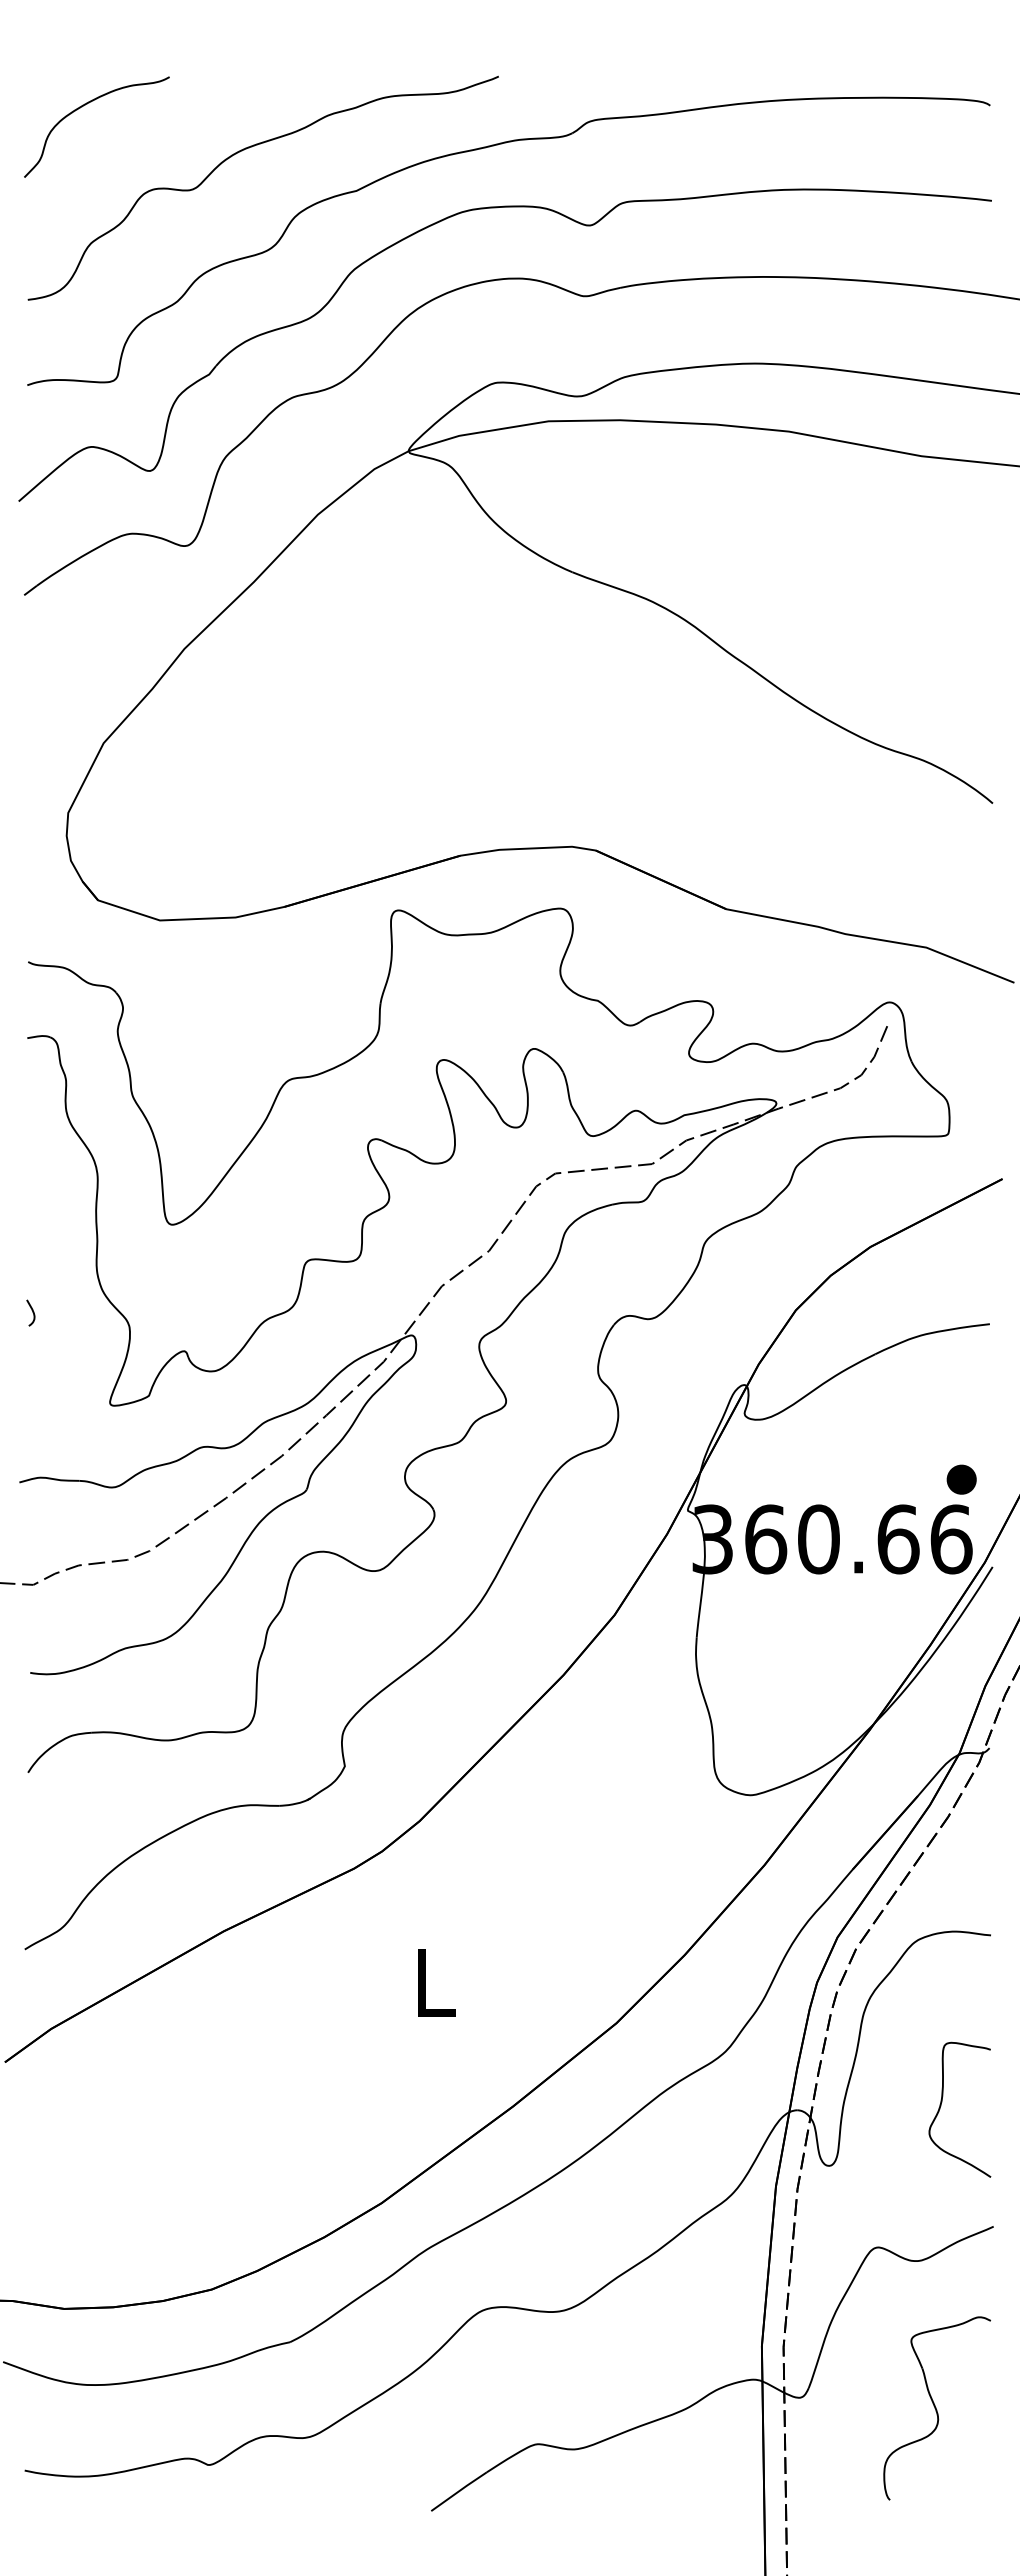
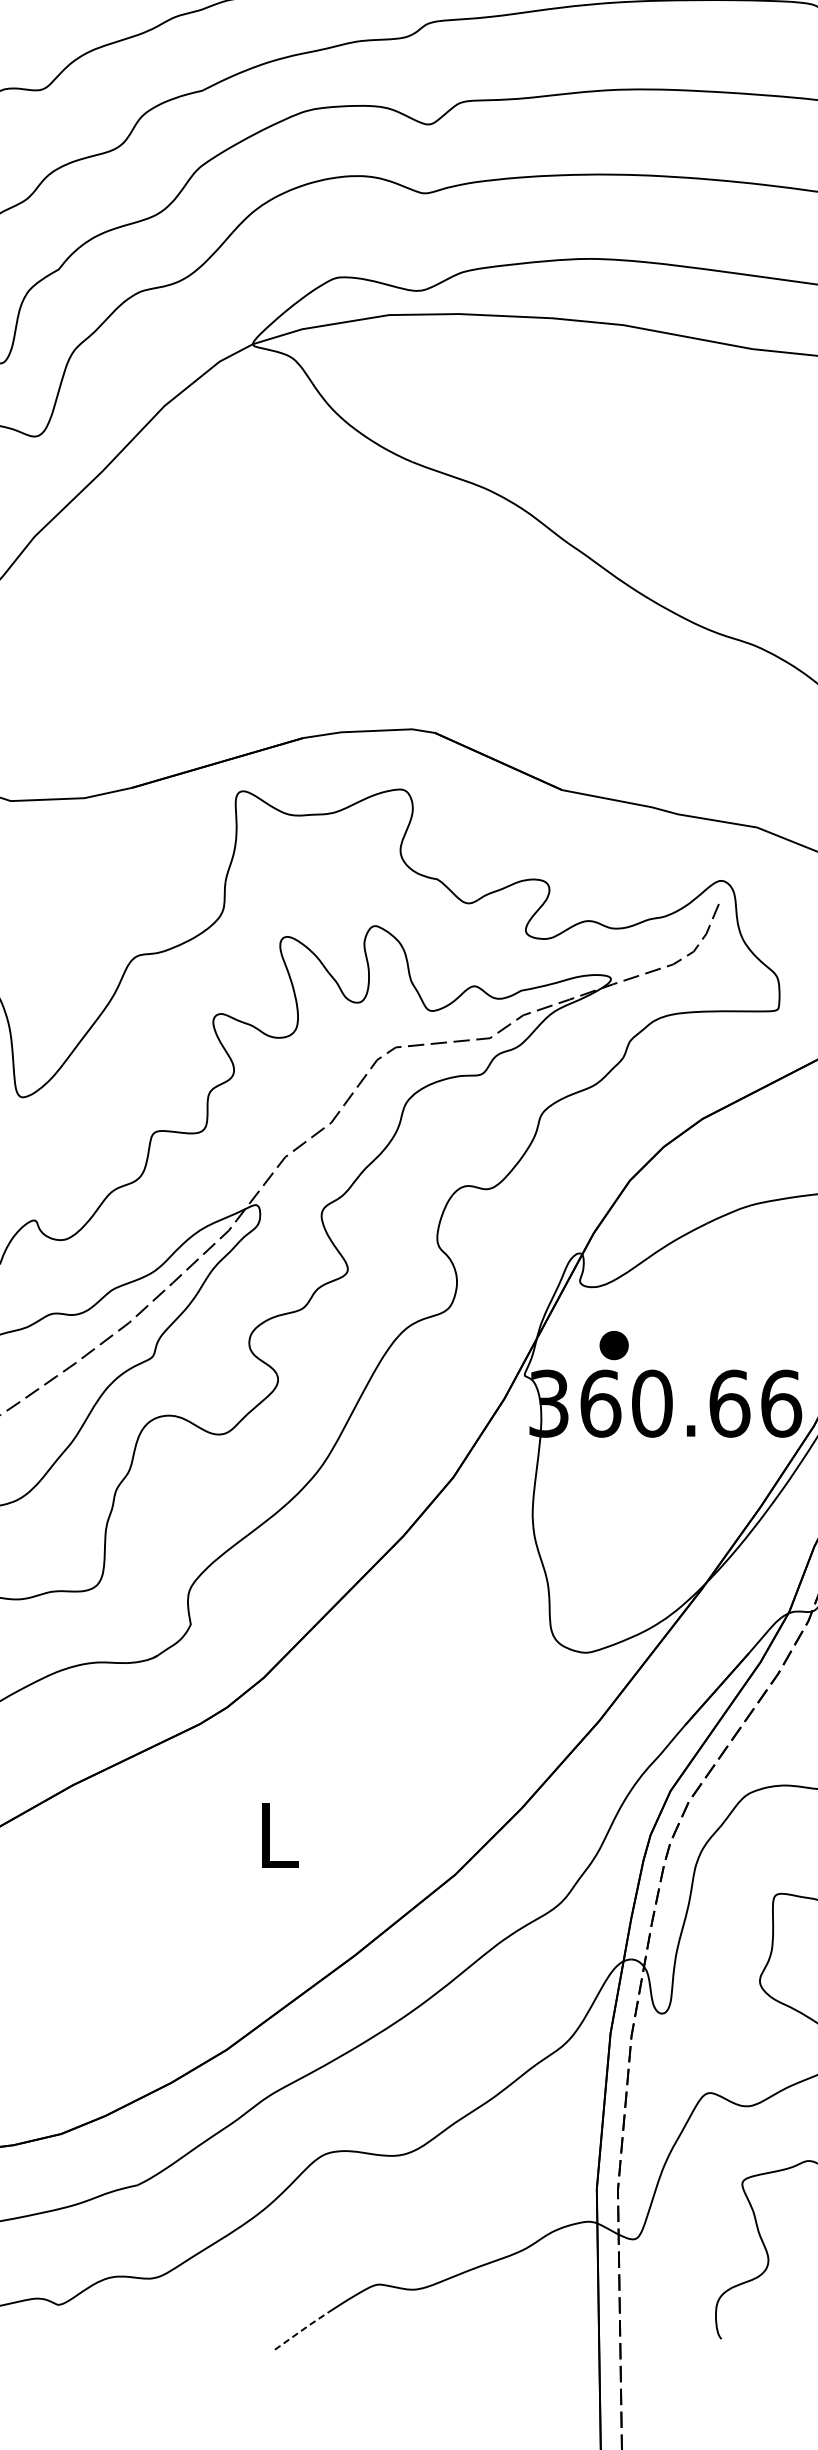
part: (961, 1479) -> (613, 1345), moved
line: (459, 2491) -> (302, 2330), solid -> dashed

